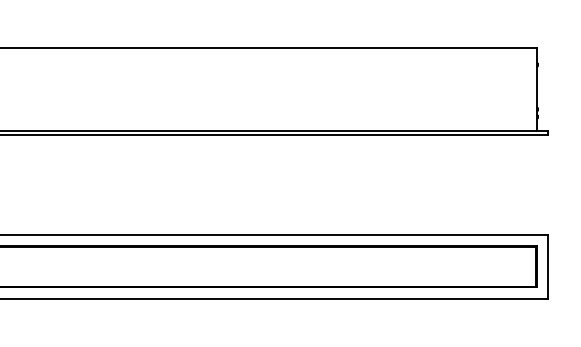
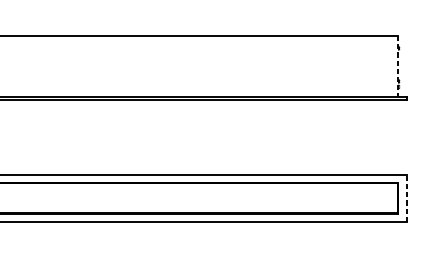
line: (536, 90) -> (398, 67), solid -> dashed
line: (547, 266) -> (406, 198), solid -> dashed

